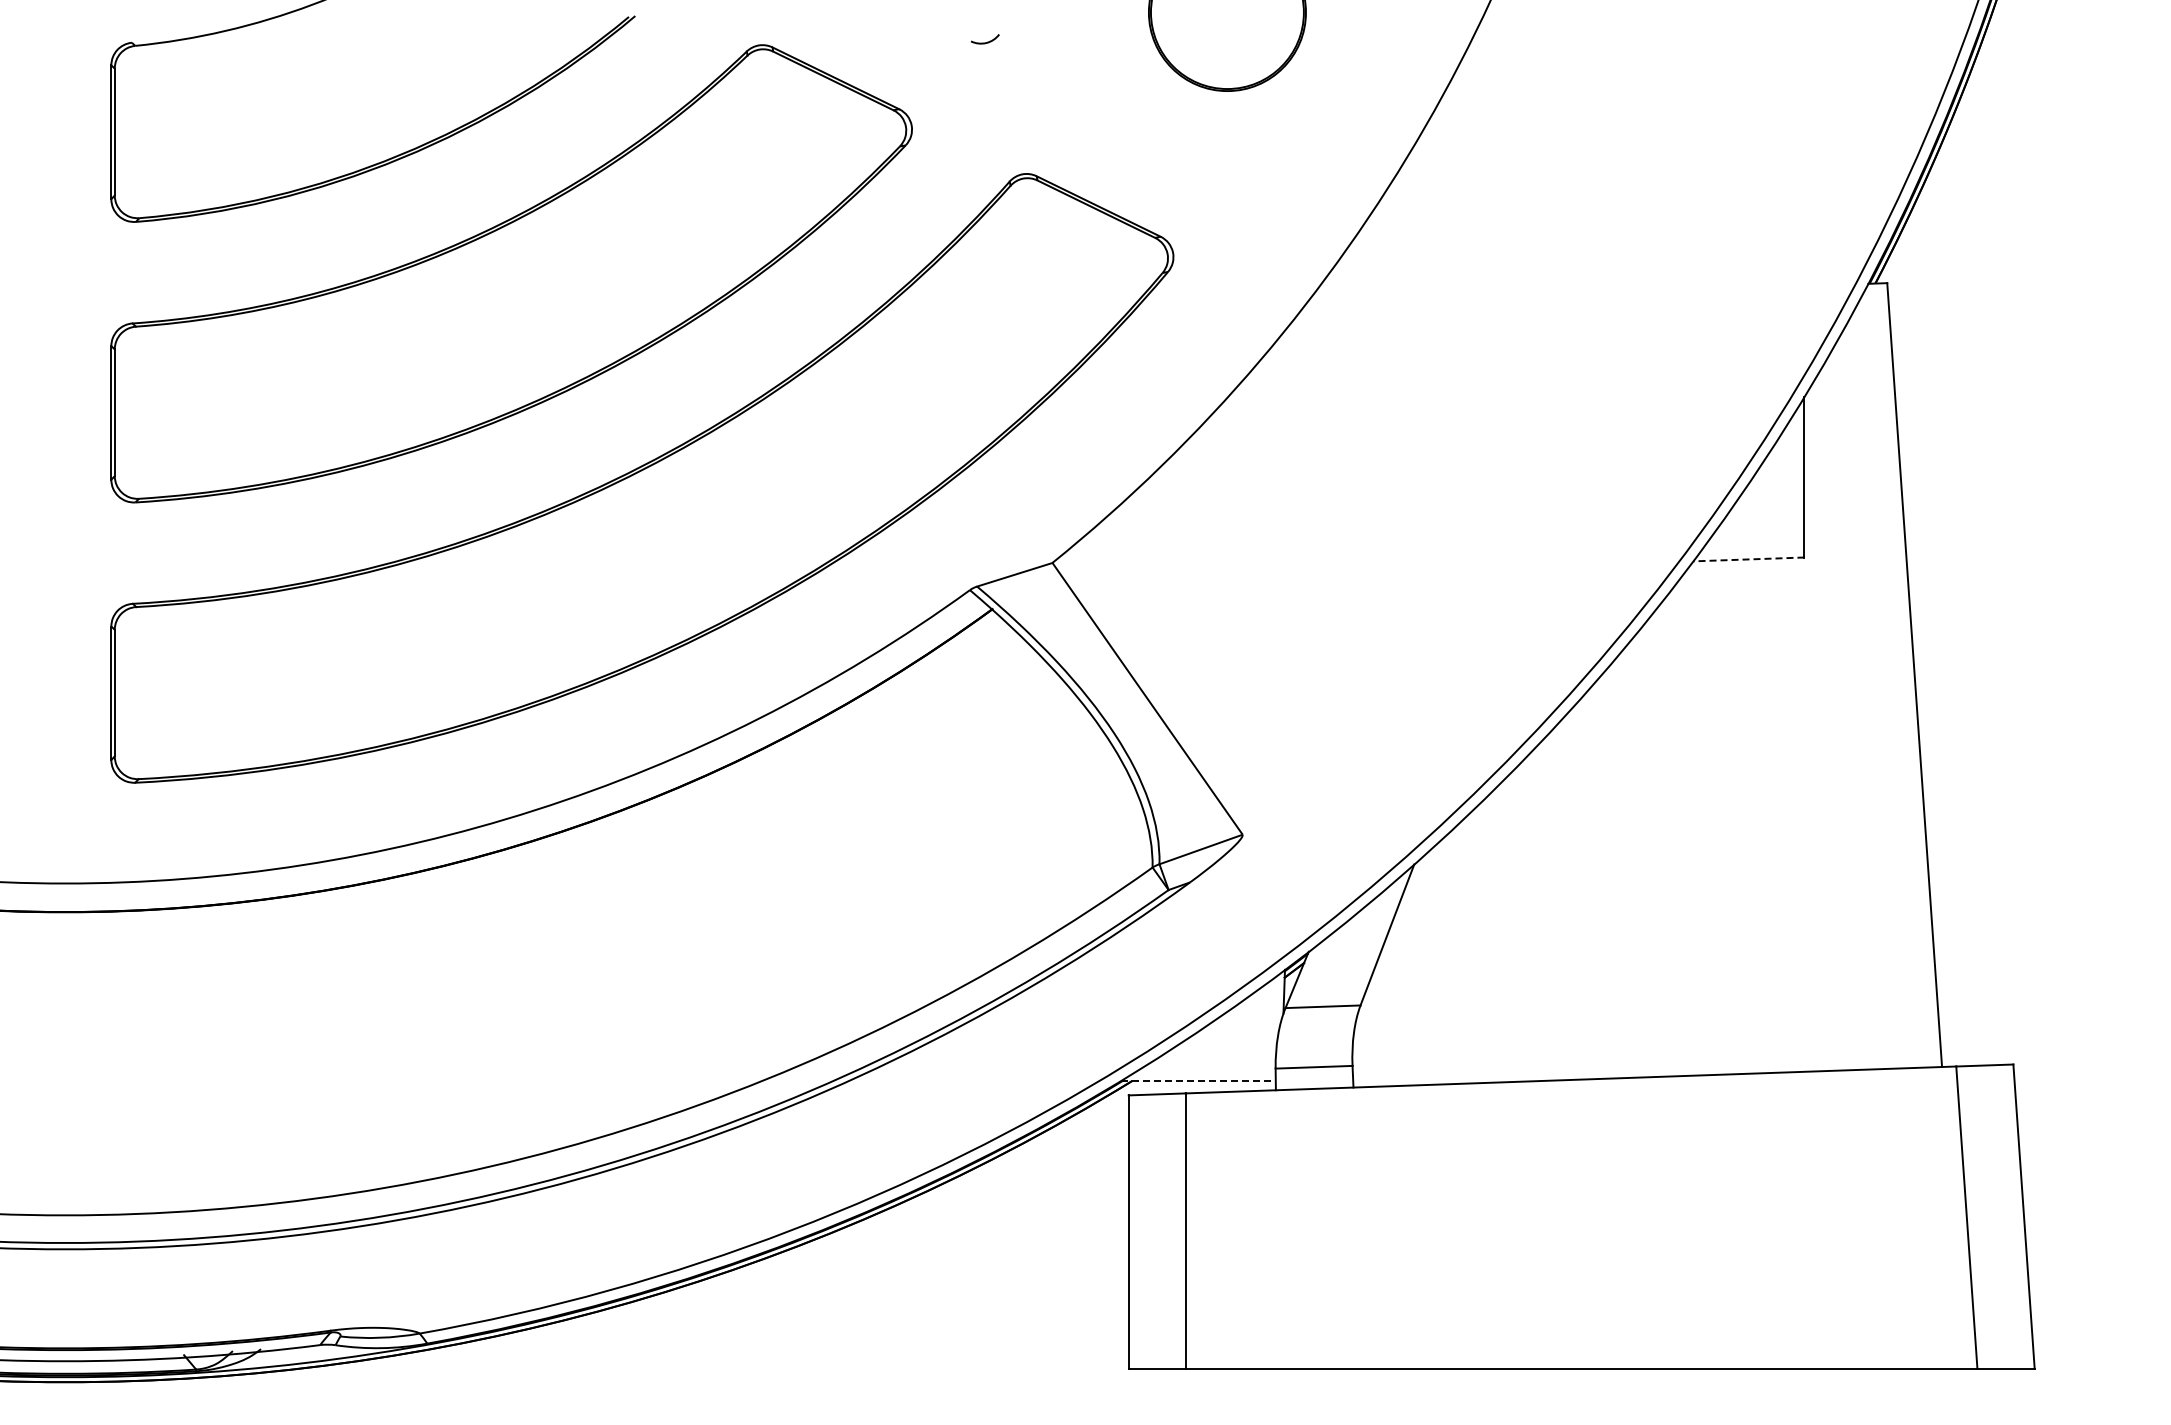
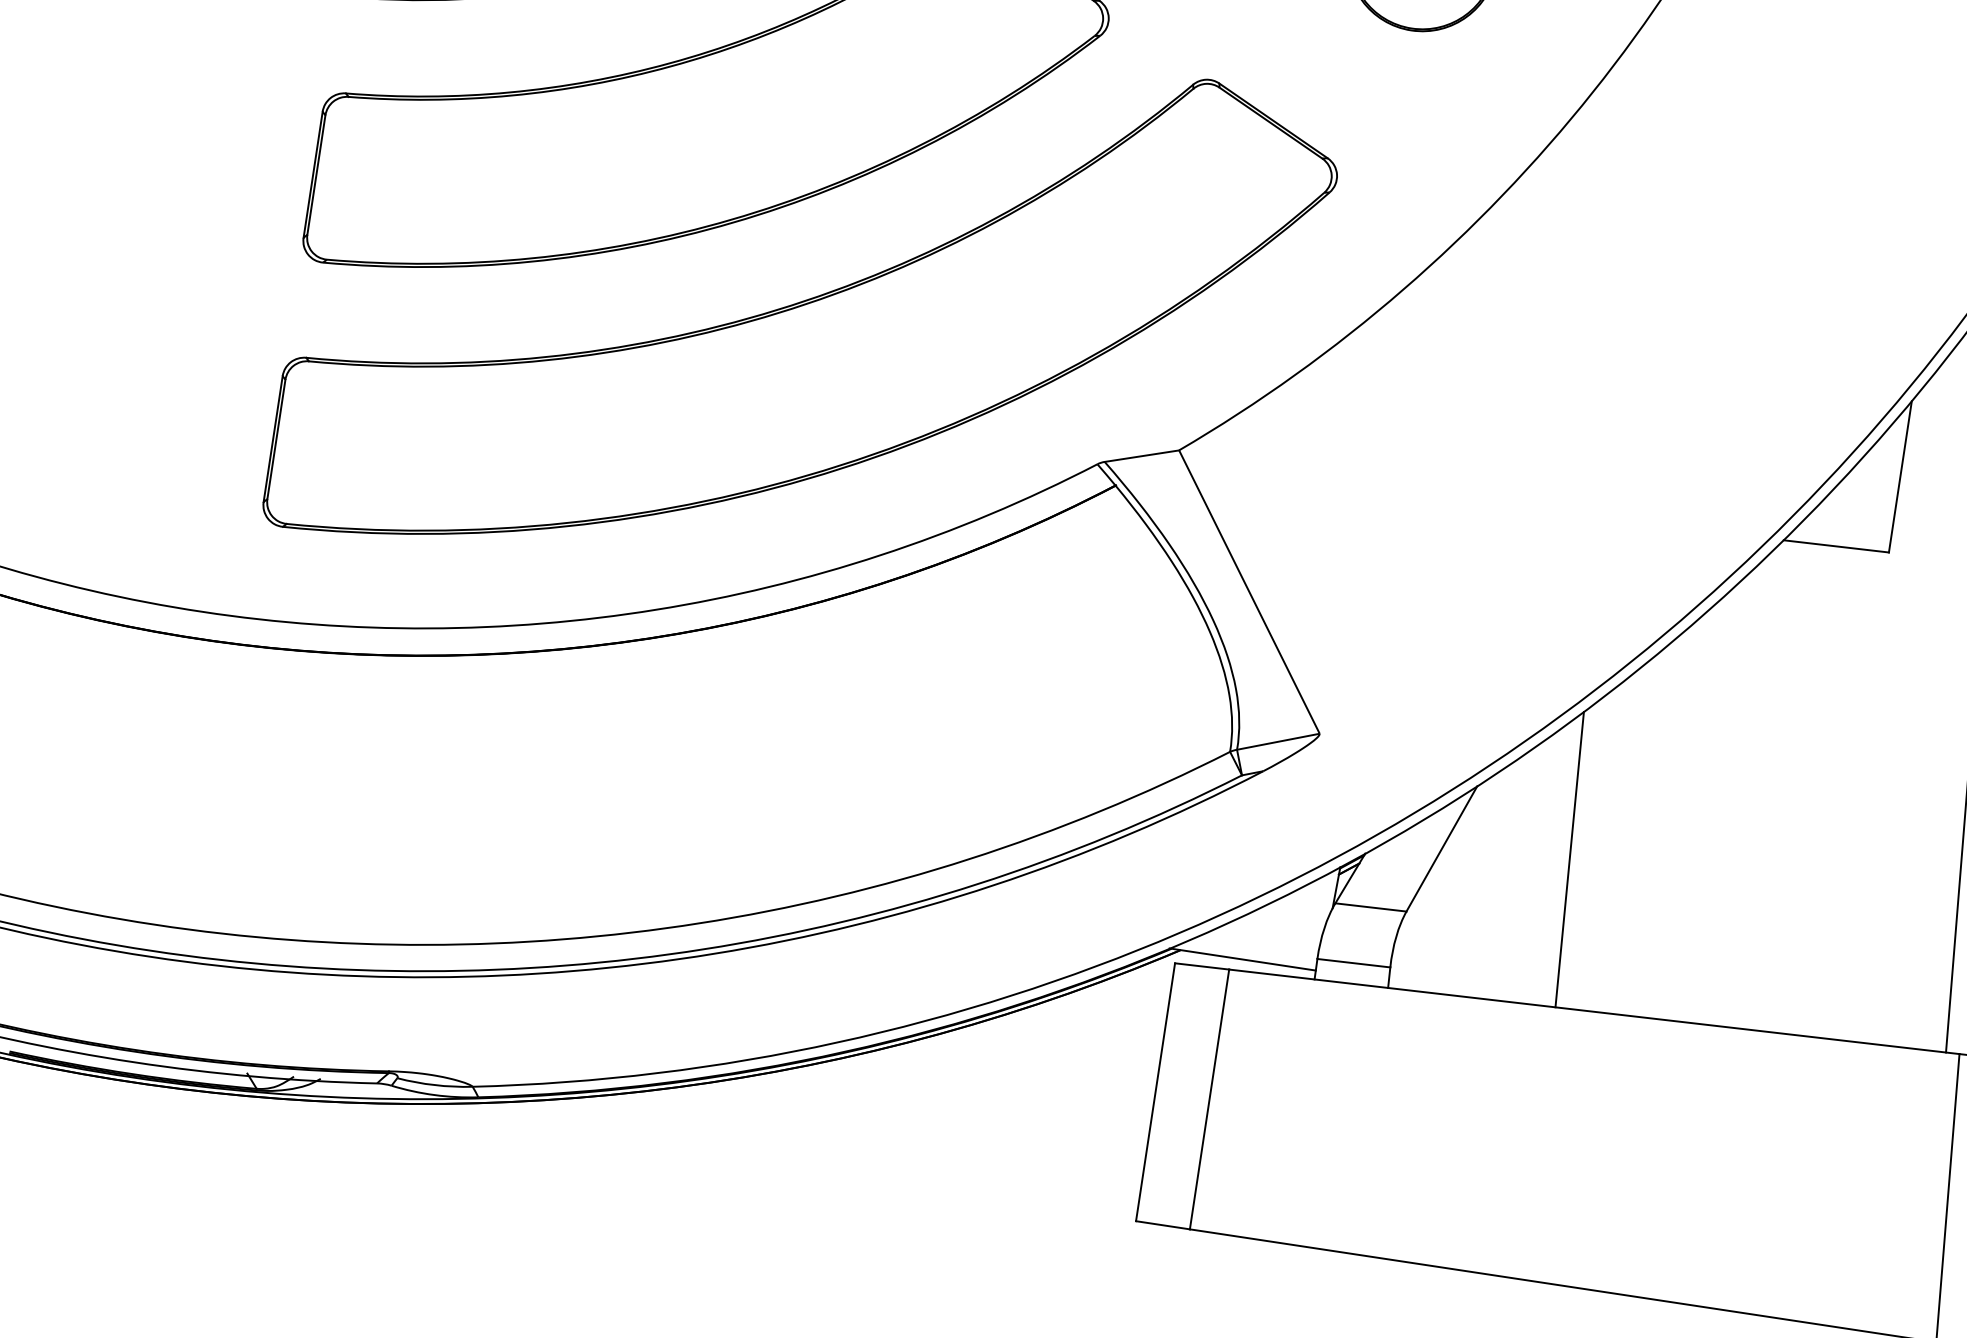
line: (1748, 559) -> (1835, 546), dashed -> solid
line: (1521, 925) -> (1569, 859), added
line: (1198, 1080) -> (1243, 959), dashed -> solid

